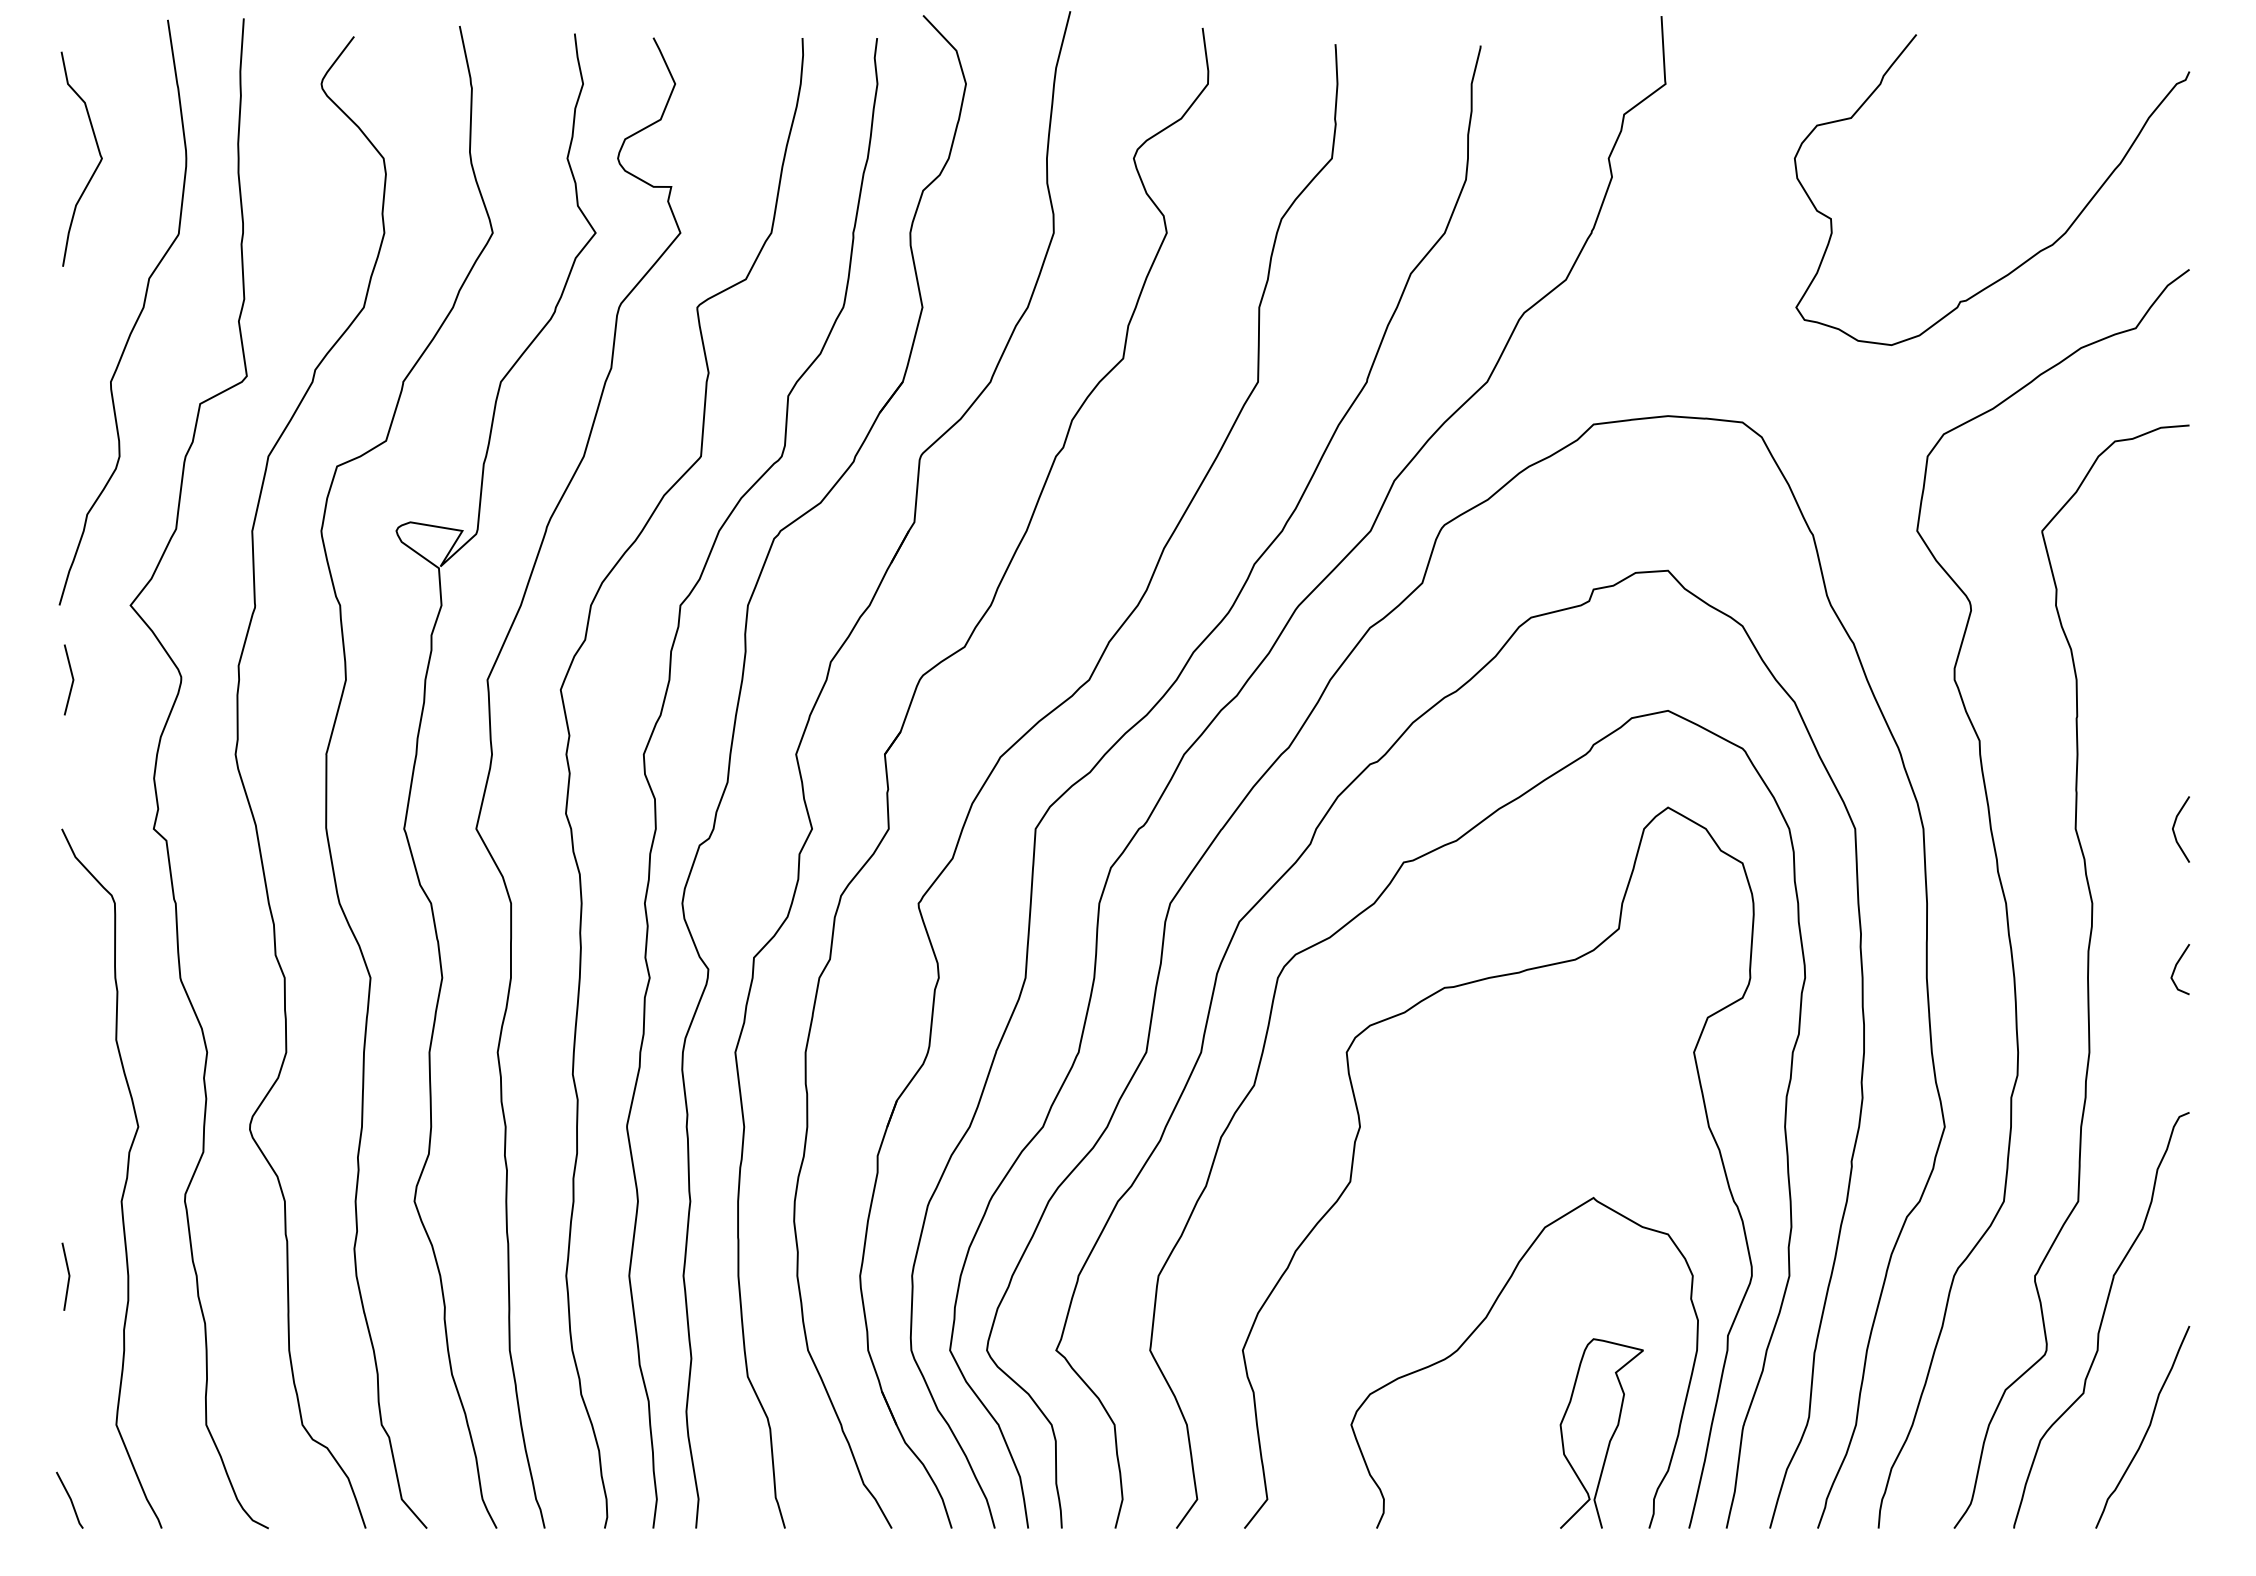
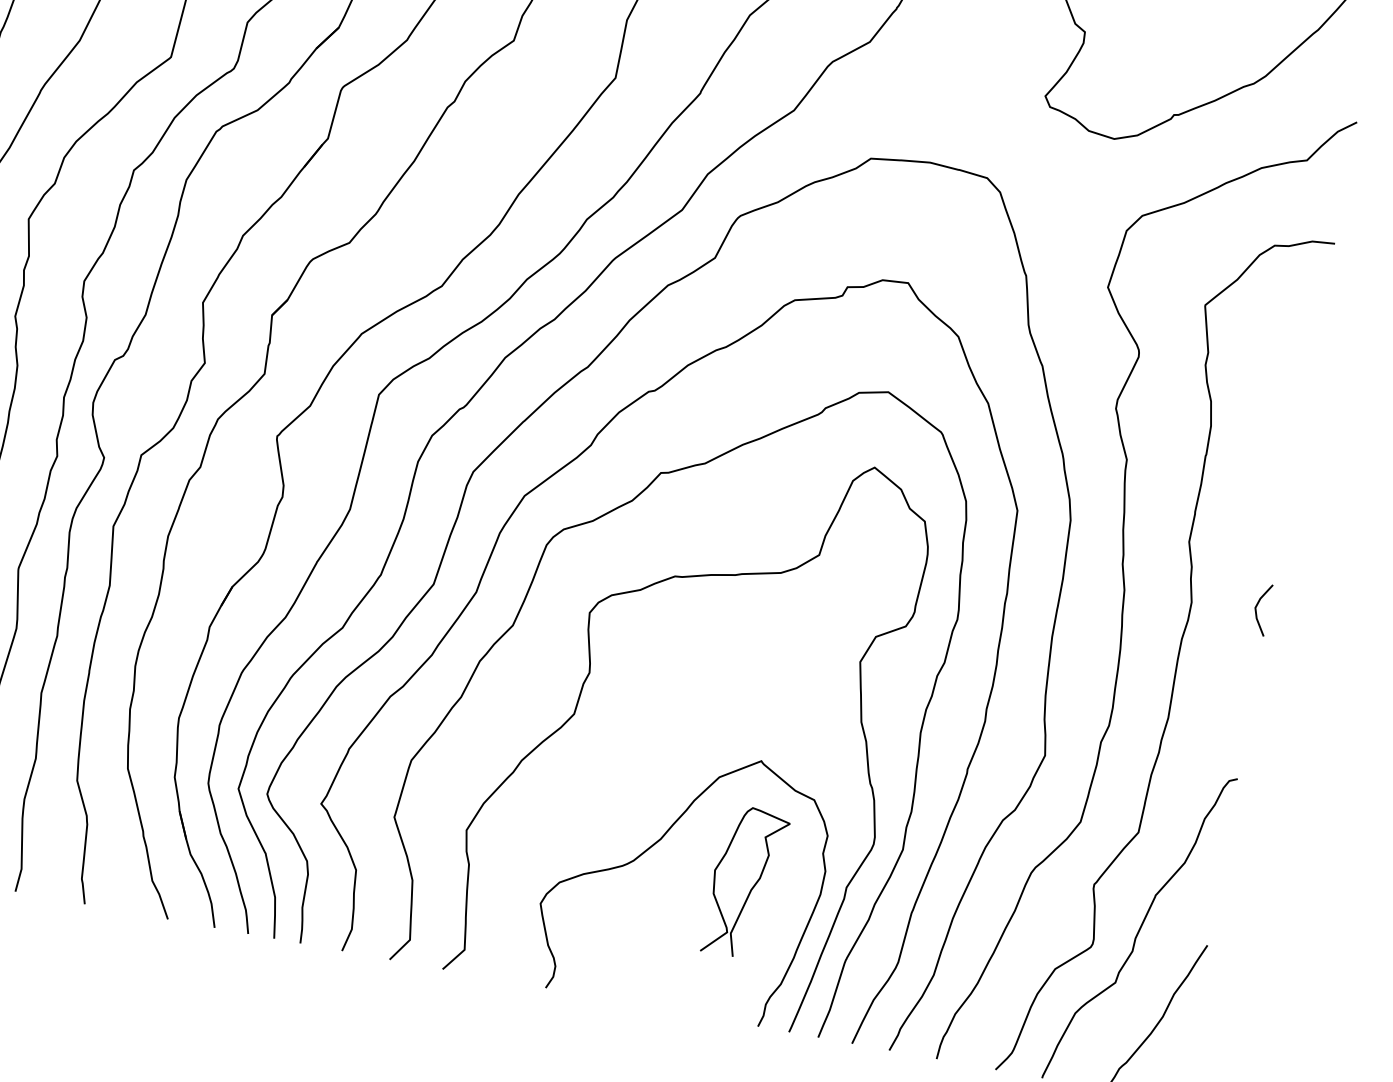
line: (2174, 830) -> (1256, 609), moved
line: (2176, 967) -> (1248, 664), removed
curve: (1611, 1435) -> (753, 885), moved

